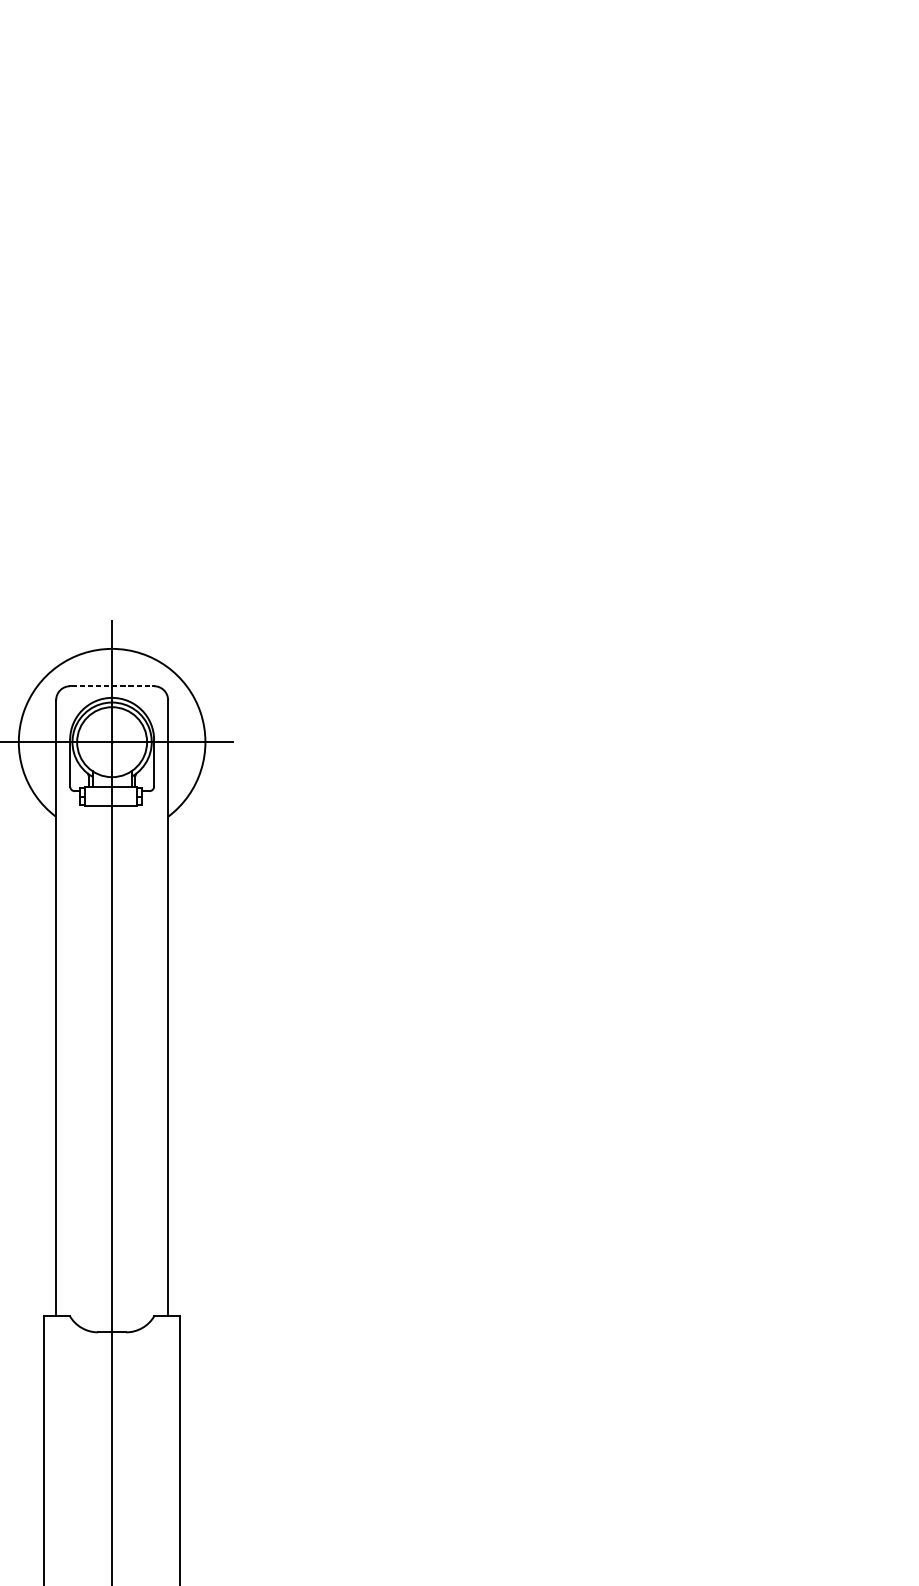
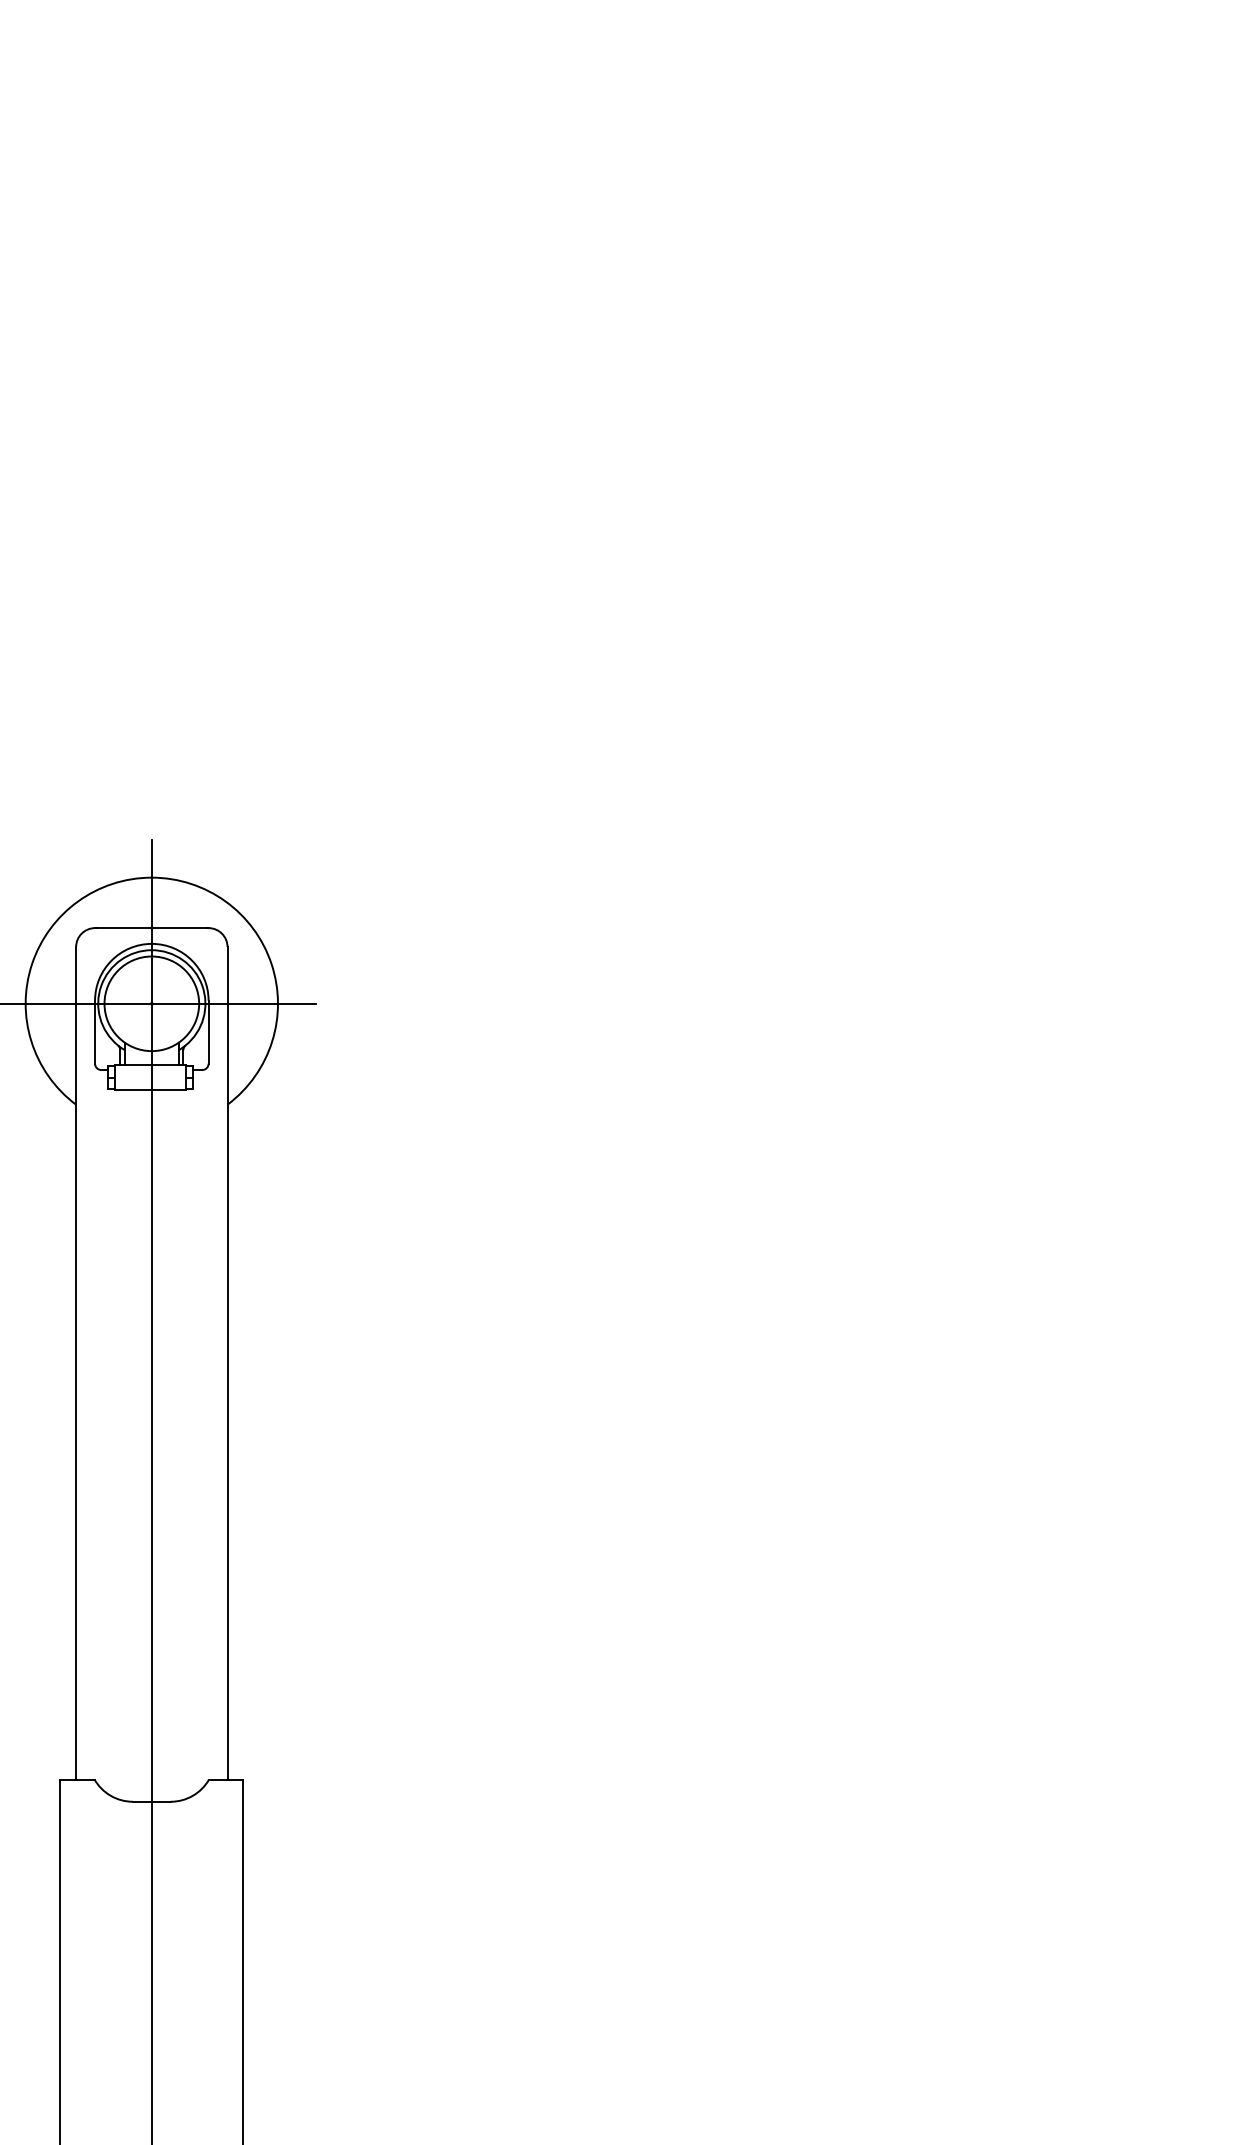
line: (111, 686) -> (151, 928), dashed -> solid

